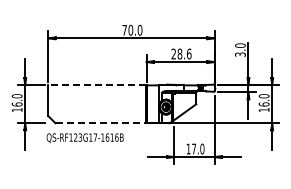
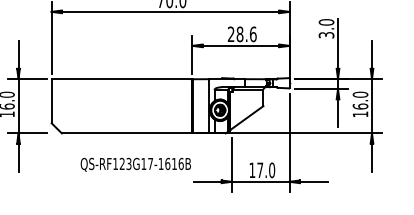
line: (97, 85) -> (121, 79), dashed -> solid
line: (101, 123) -> (127, 133), dashed -> solid
text: (84, 138) -> (134, 165), moved

